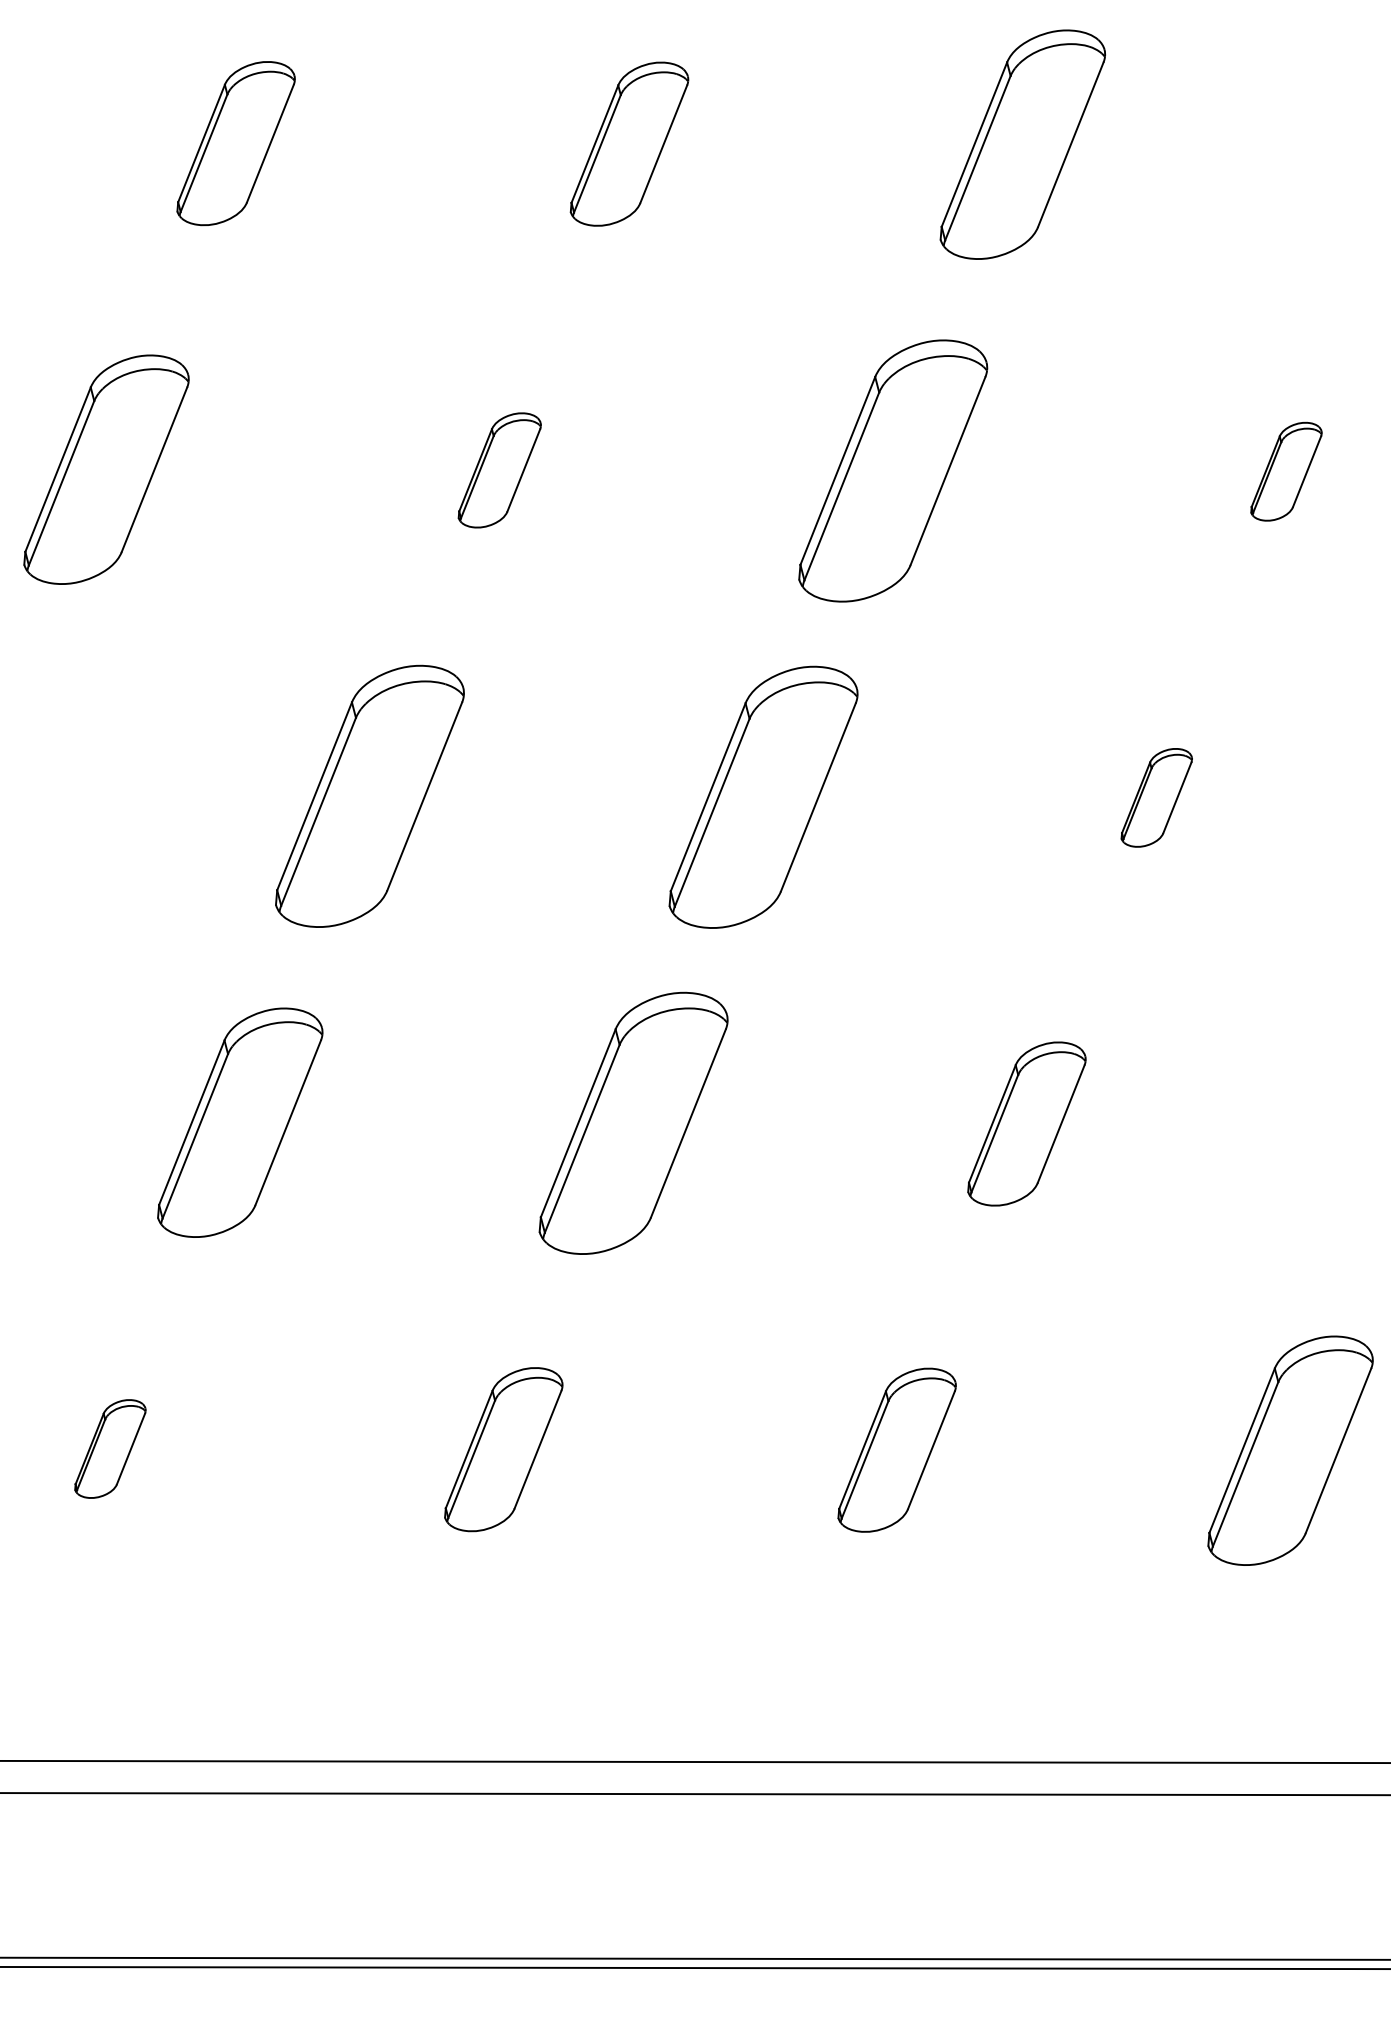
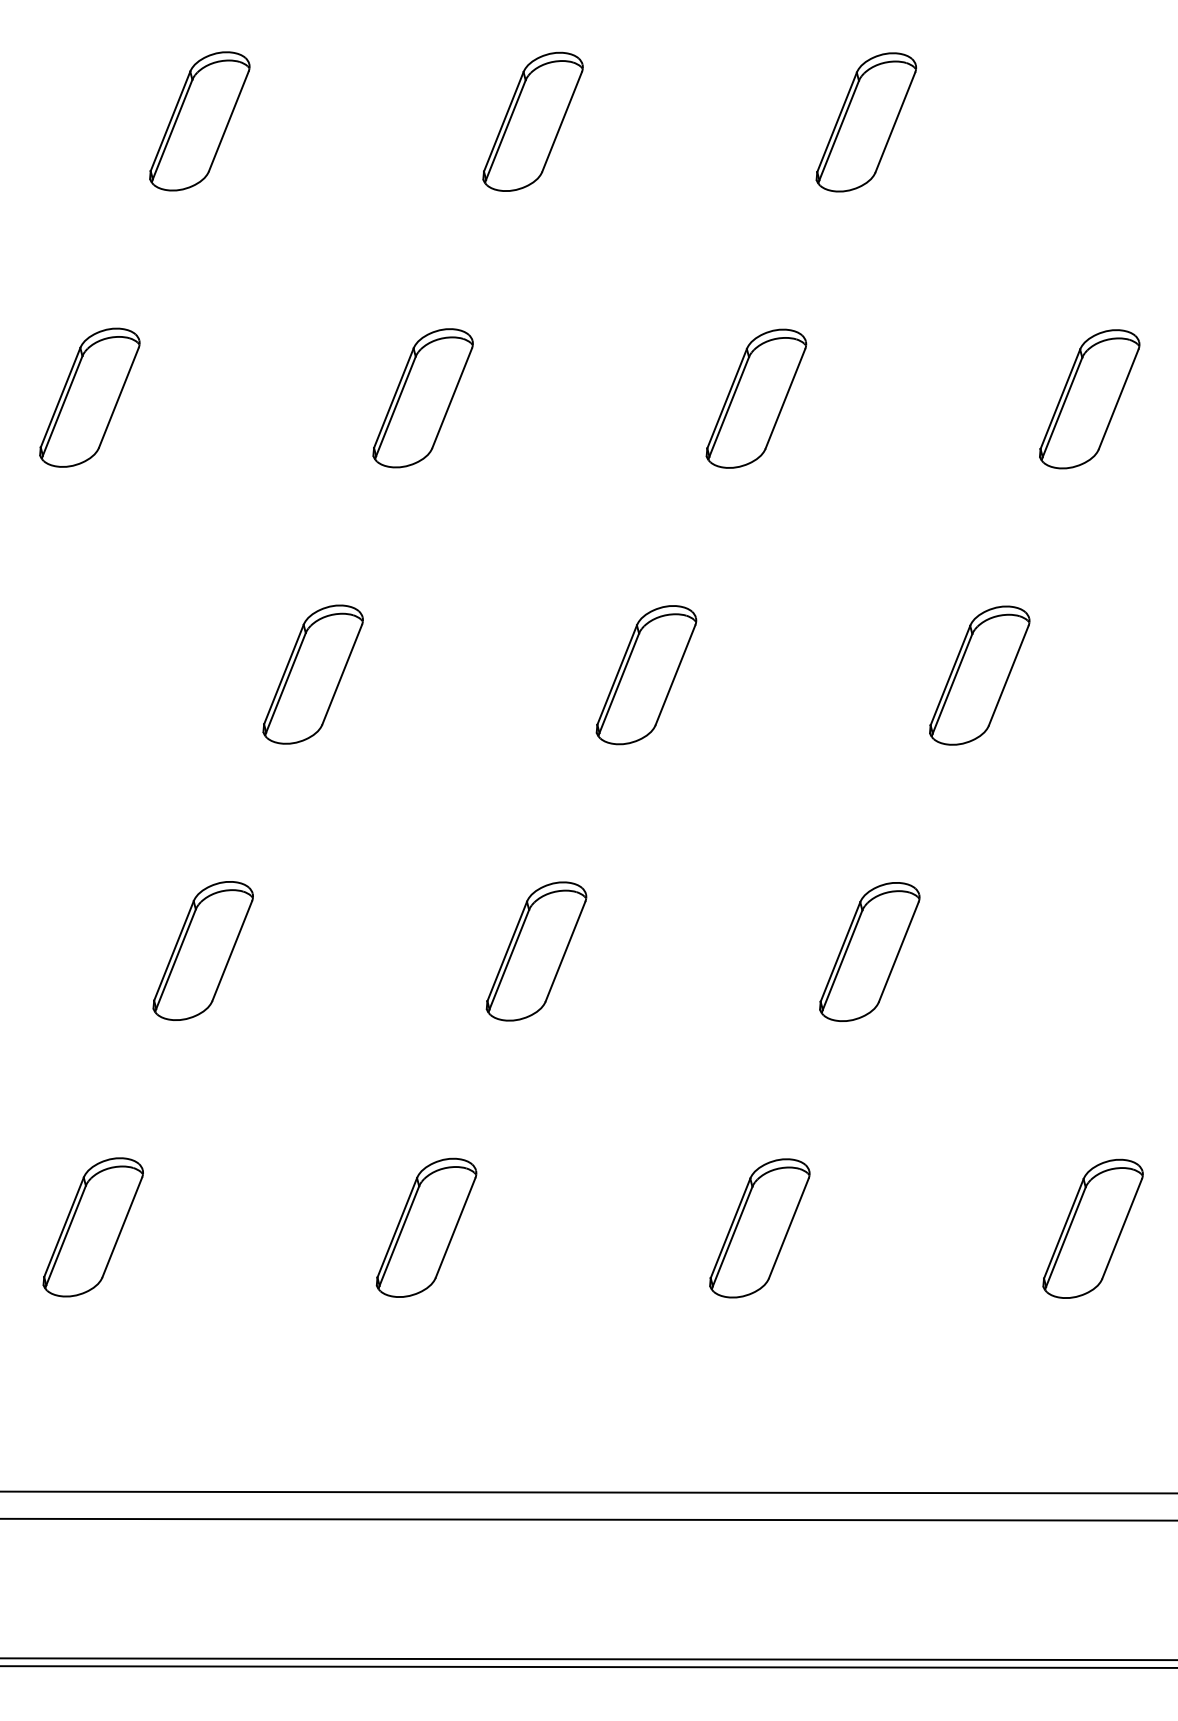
part: (1022, 144) -> (866, 122), size x0.71
part: (105, 469) -> (89, 397), size x0.71
part: (499, 470) -> (422, 398), size x1.43
part: (892, 470) -> (755, 398), size x0.62
part: (1286, 471) -> (1089, 399), size x1.67
part: (369, 796) -> (312, 674), size x0.62
part: (762, 796) -> (645, 674), size x0.62
part: (1156, 797) -> (979, 675), size x1.67
part: (239, 1122) -> (202, 950), size x0.71
part: (633, 1123) -> (536, 951), size x0.62
part: (110, 1448) -> (93, 1226), size x1.67
part: (1290, 1450) -> (1093, 1228), size x0.71

